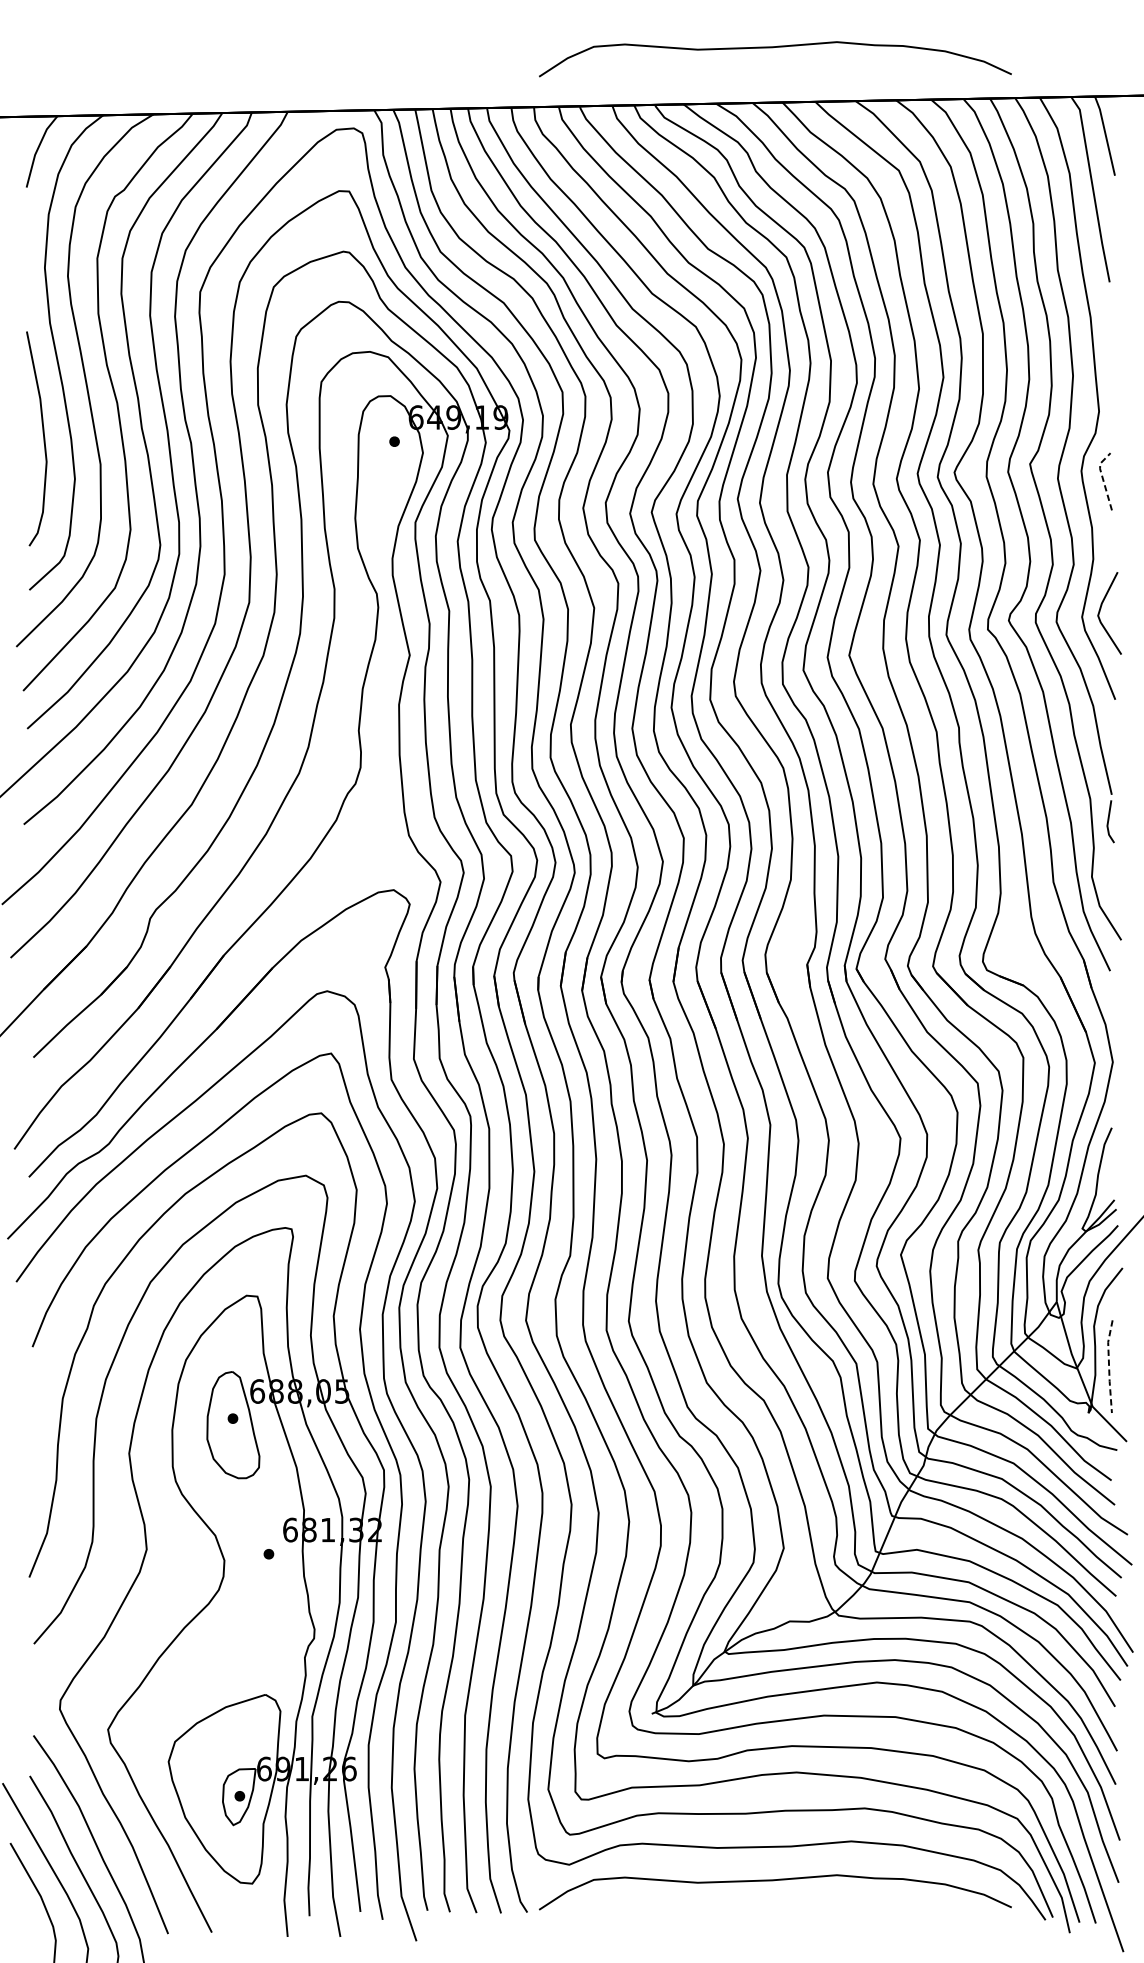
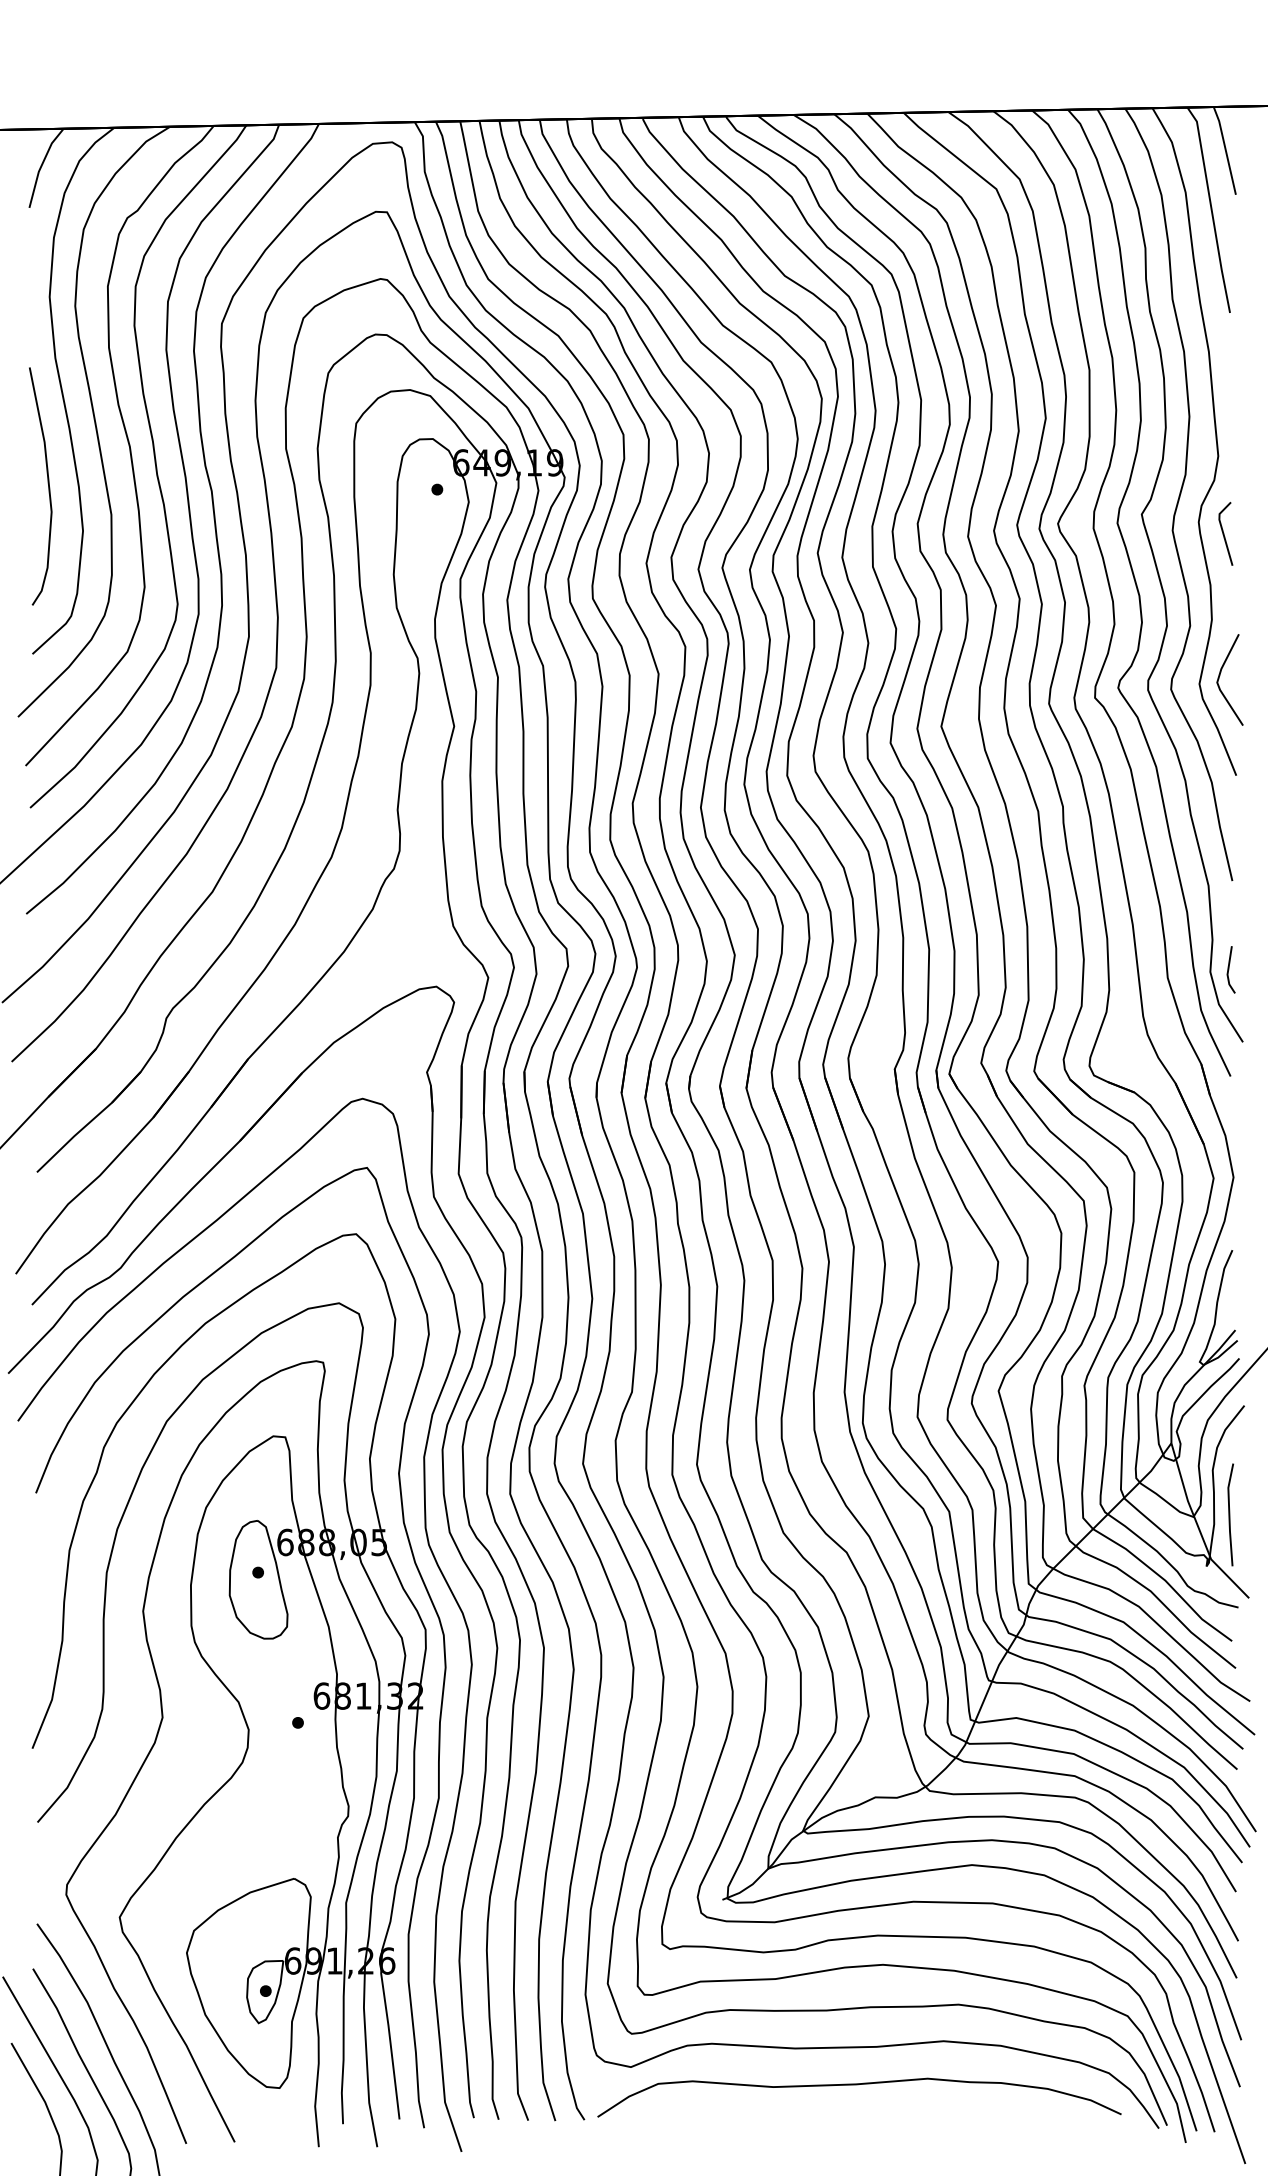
curve: (774, 48) -> (858, 53), removed
line: (1102, 478) -> (1222, 530), dashed -> solid
line: (1109, 821) -> (1229, 969), moved
line: (1109, 1366) -> (1229, 1514), dashed -> solid

